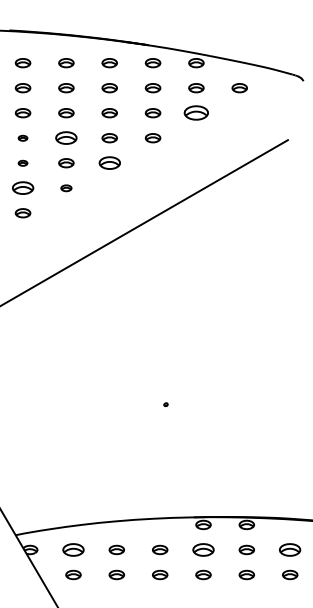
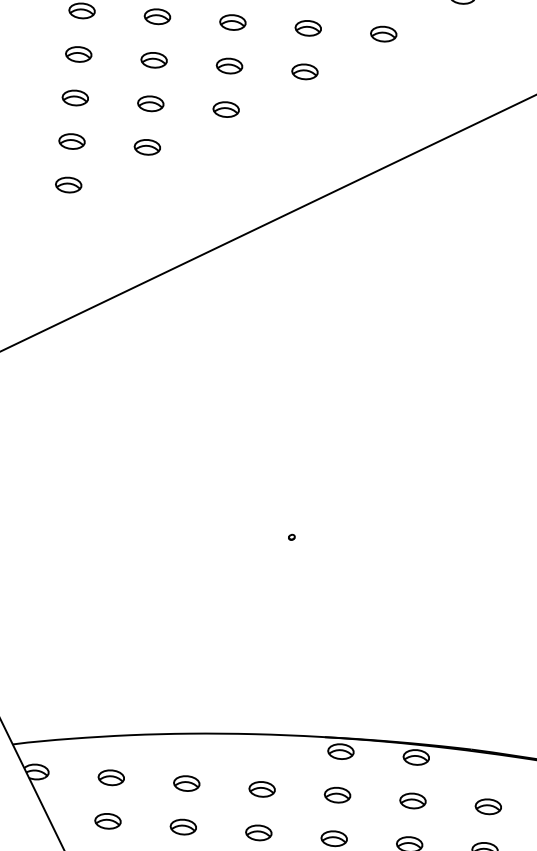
part: (196, 113) -> (383, 34), size x0.62
part: (22, 138) -> (77, 54), size x1.67
part: (66, 138) -> (154, 60), size x0.71
part: (22, 163) -> (74, 98), size x1.67
part: (109, 163) -> (225, 110), size x0.71
part: (22, 188) -> (71, 141), size x0.71
part: (66, 188) -> (147, 147), size x1.43
part: (73, 549) -> (111, 776), size x0.71
part: (203, 549) -> (337, 794), size x0.71
part: (290, 549) -> (489, 806), size x0.71

